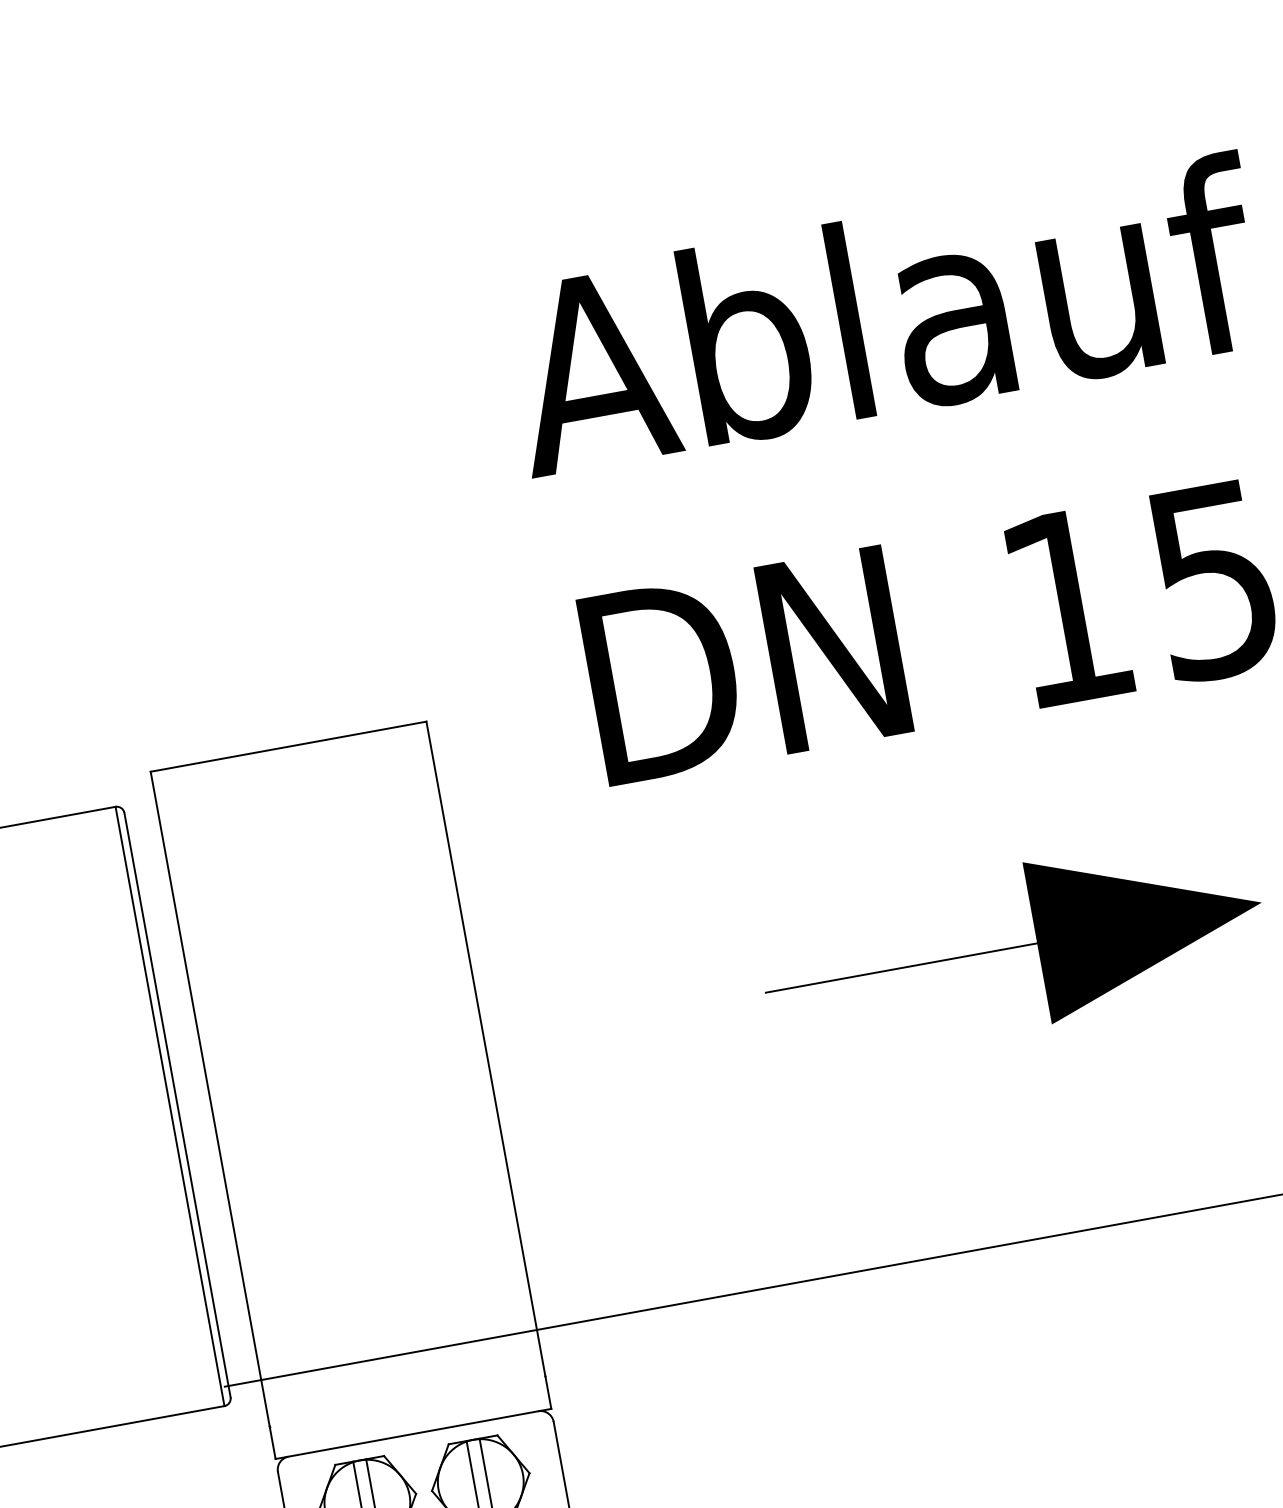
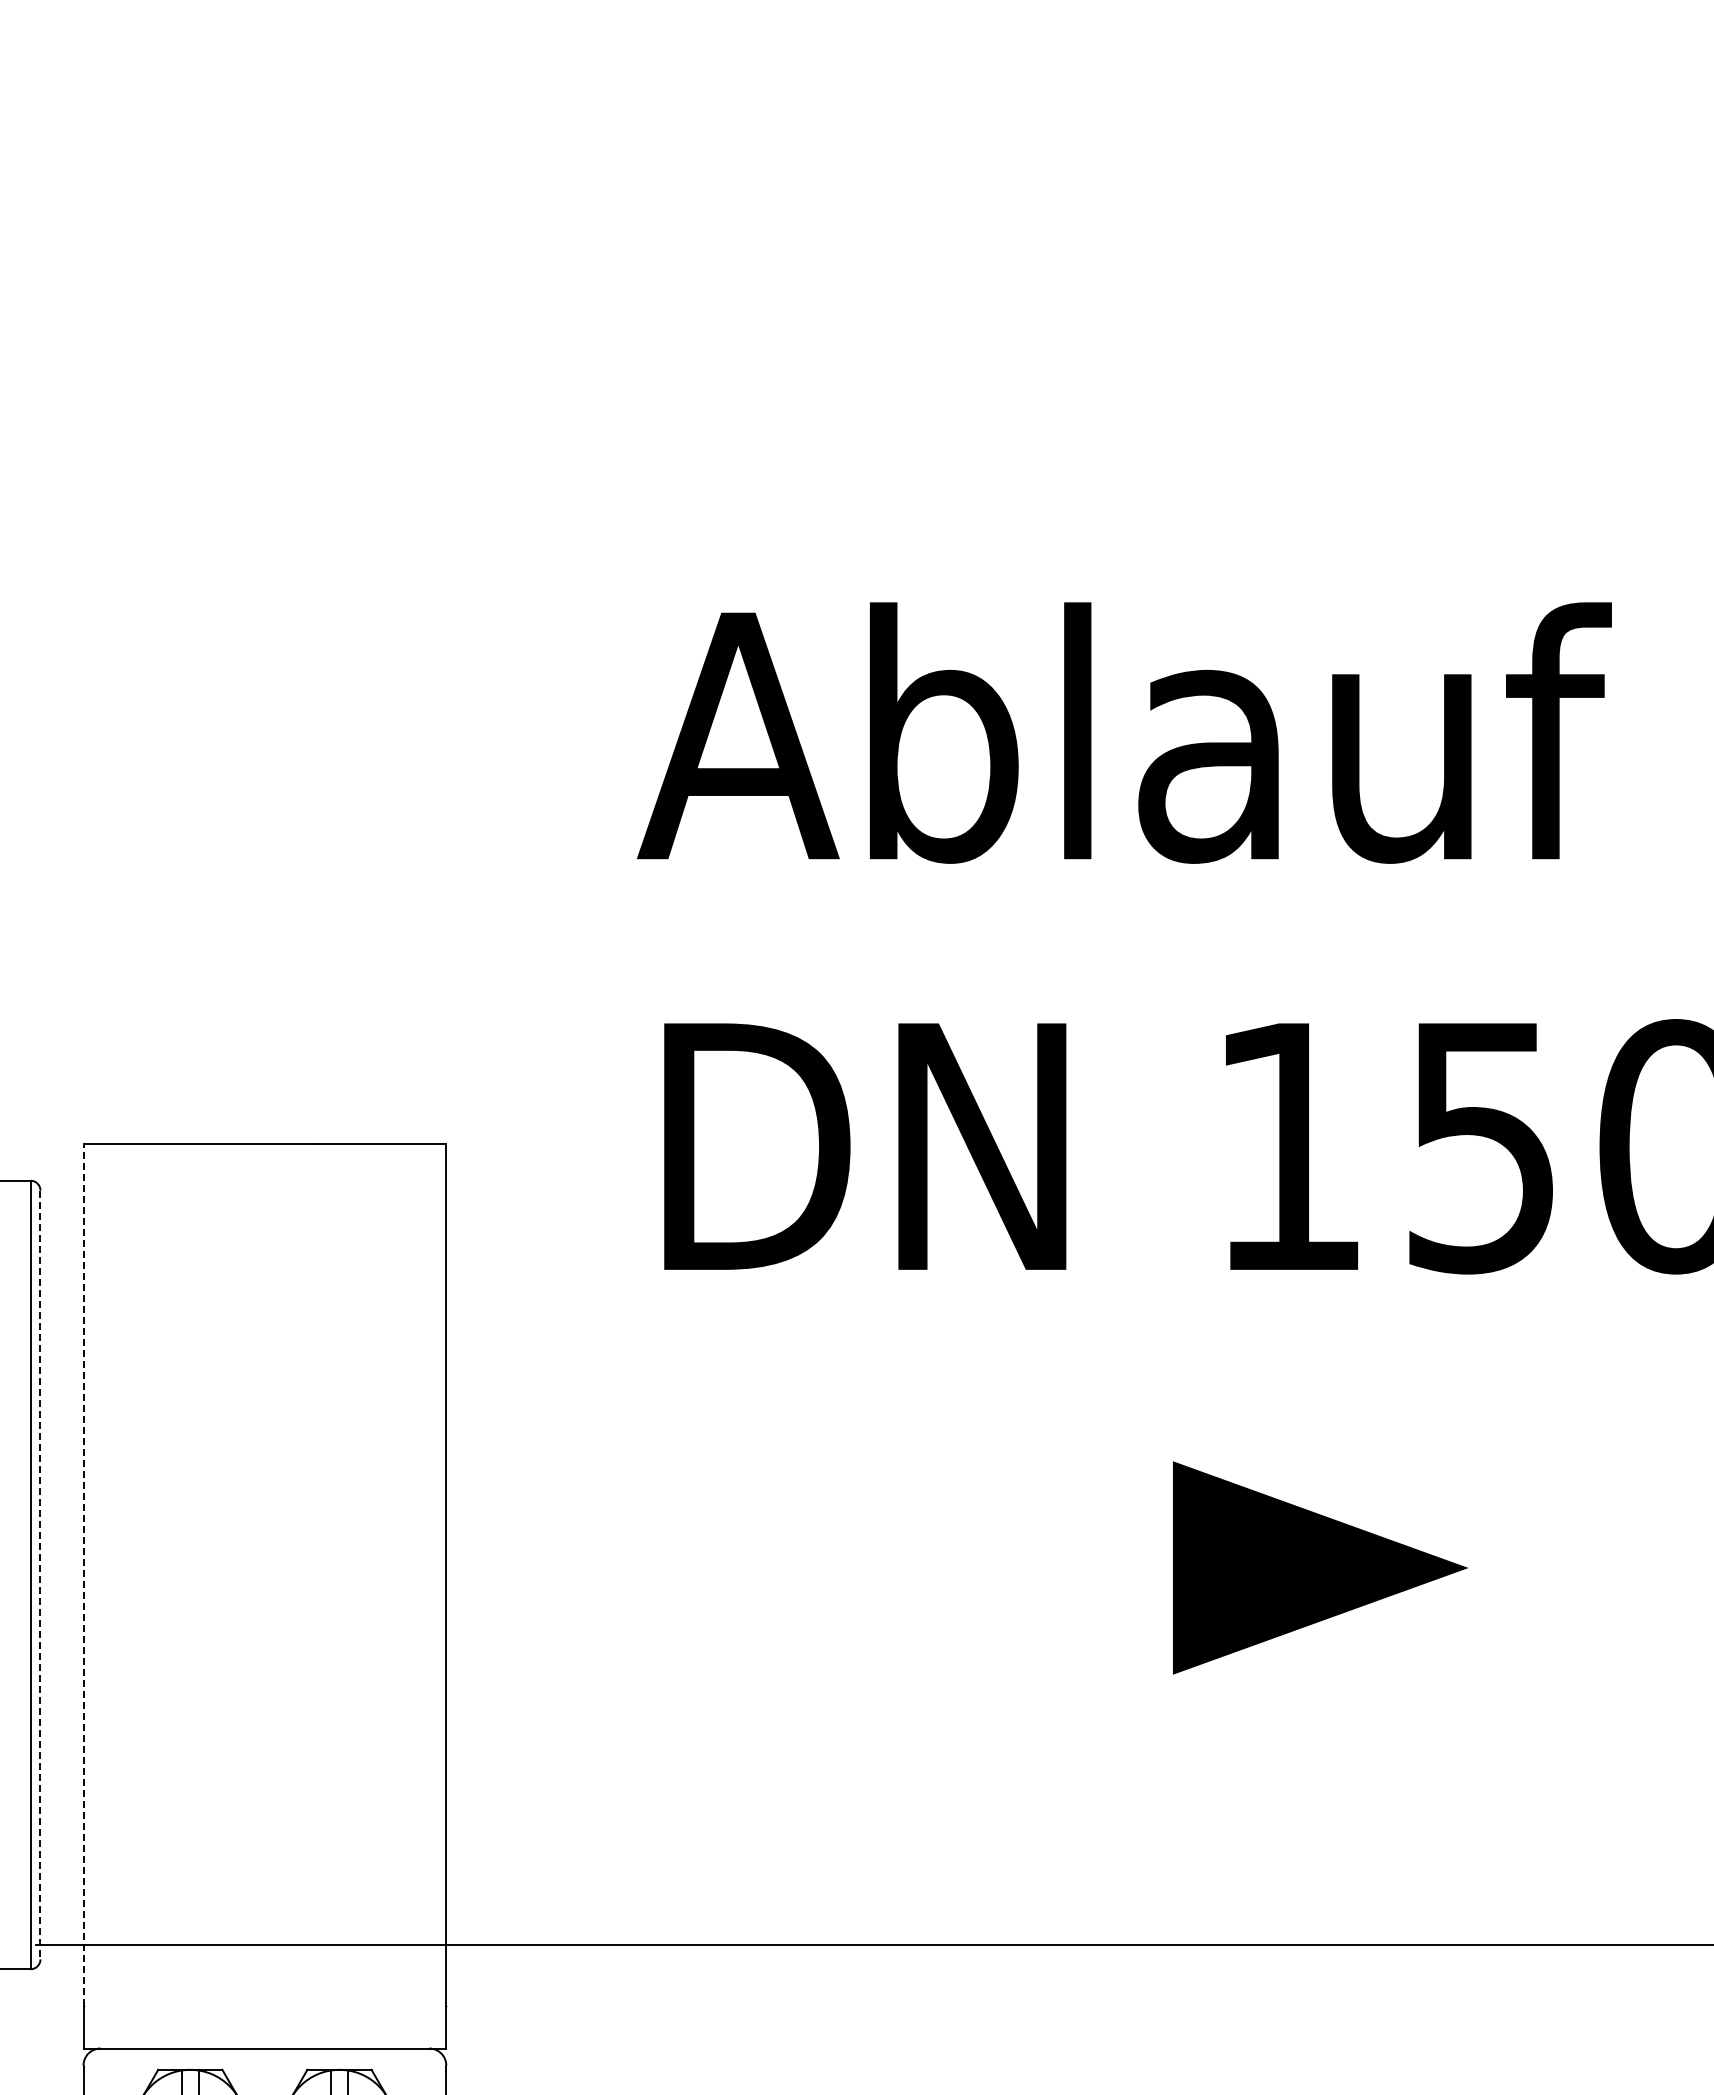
line: (900, 968) -> (993, 1568), removed
line: (210, 1098) -> (83, 1574), solid -> dashed
line: (177, 1105) -> (40, 1575), solid -> dashed

